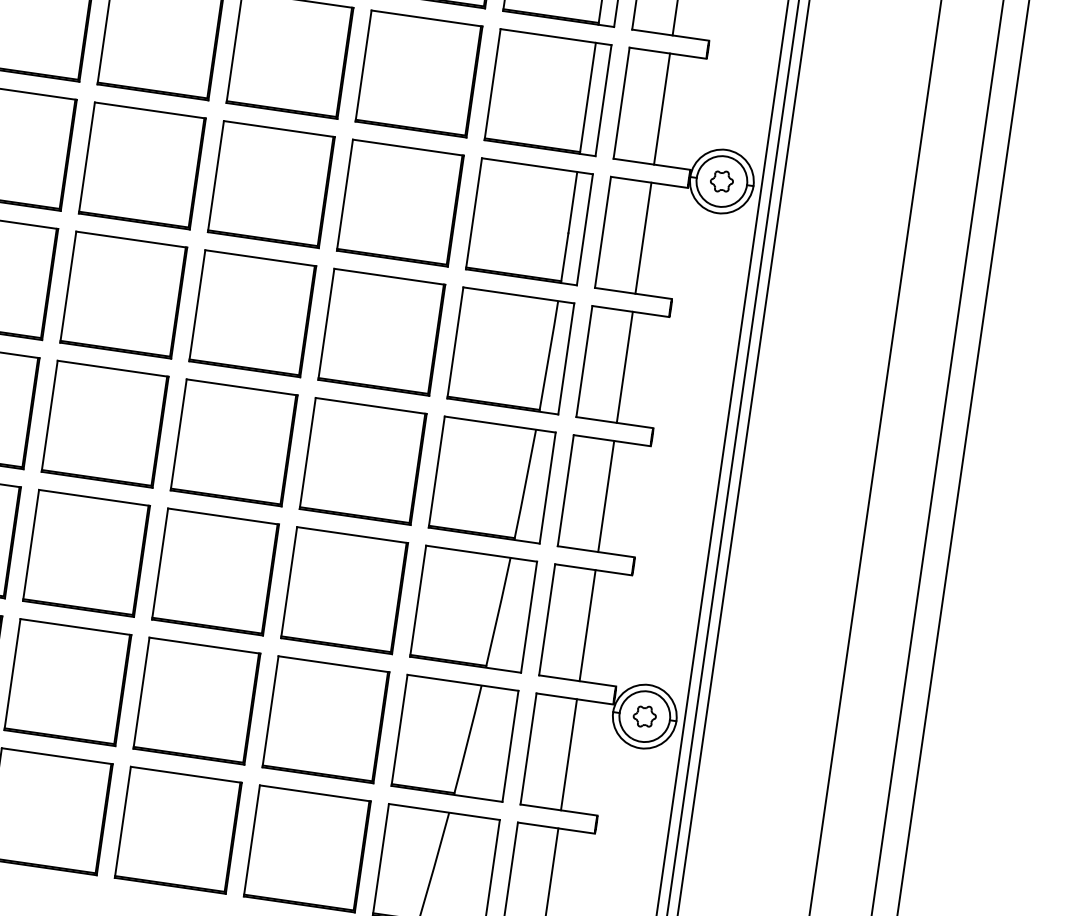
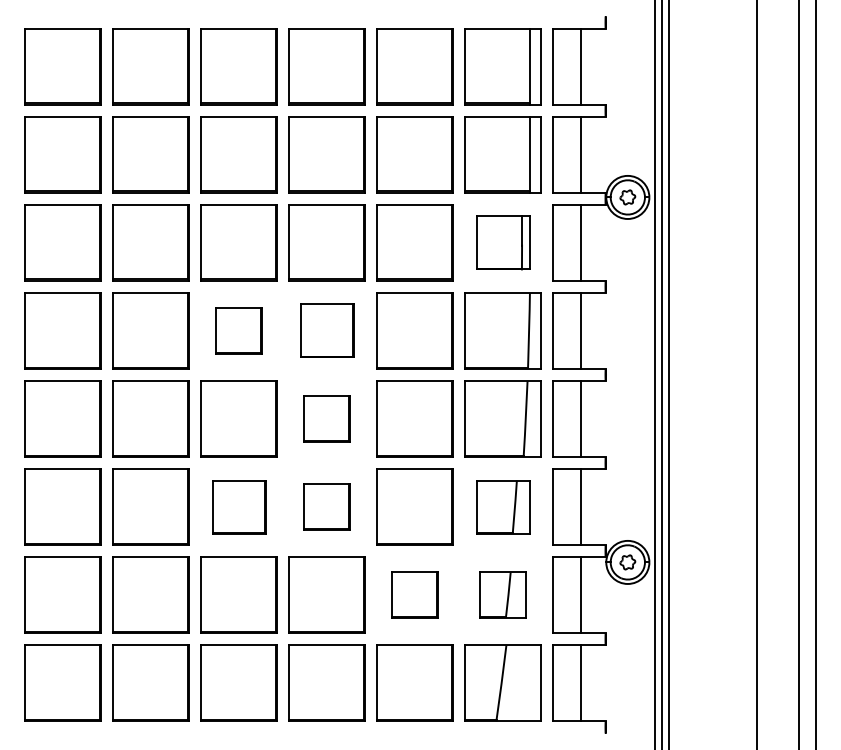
part: (528, 221) -> (502, 242), size x0.7
part: (123, 294) -> (238, 330), size x0.6
part: (252, 312) -> (326, 330), size x0.7
part: (233, 441) -> (326, 418), size x0.6
part: (85, 552) -> (238, 506), size x0.7
part: (214, 570) -> (326, 506), size x0.6
part: (472, 608) -> (502, 506), size x0.7
part: (325, 718) -> (414, 594), size x0.6
part: (454, 737) -> (502, 594), size x0.6

